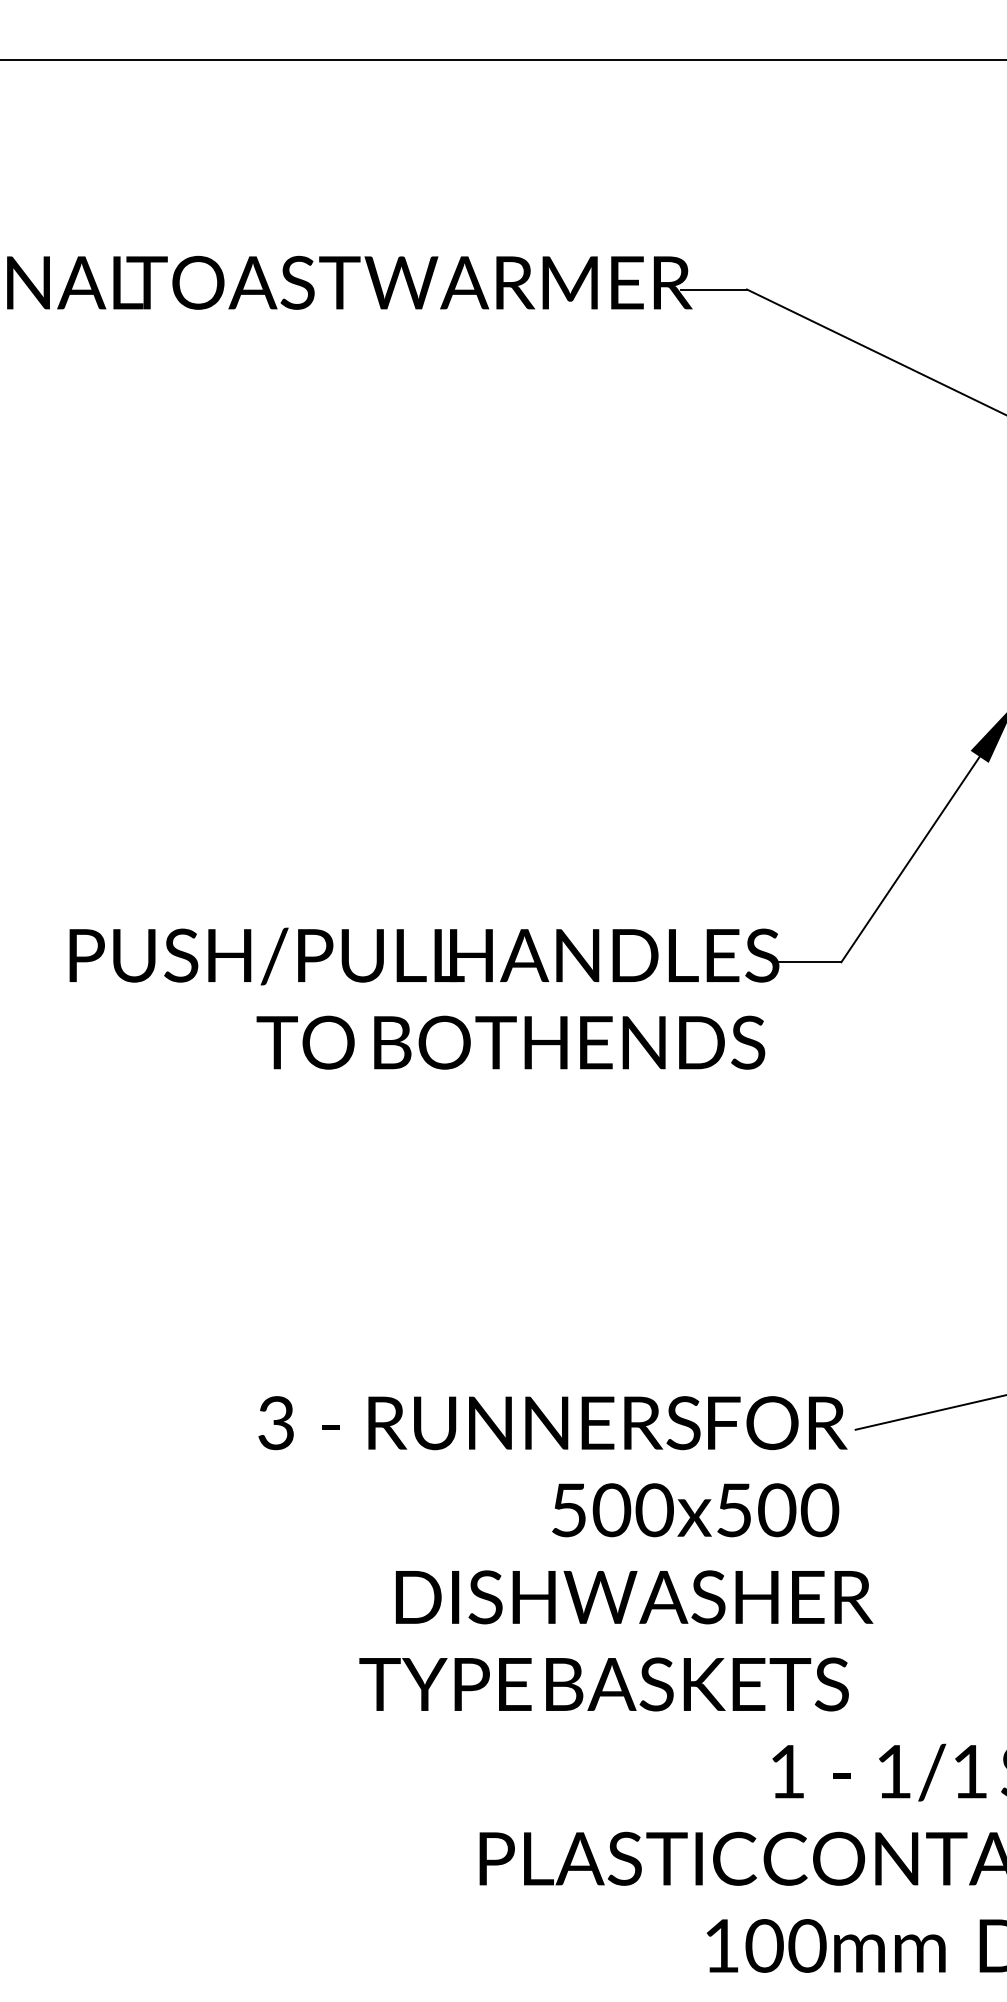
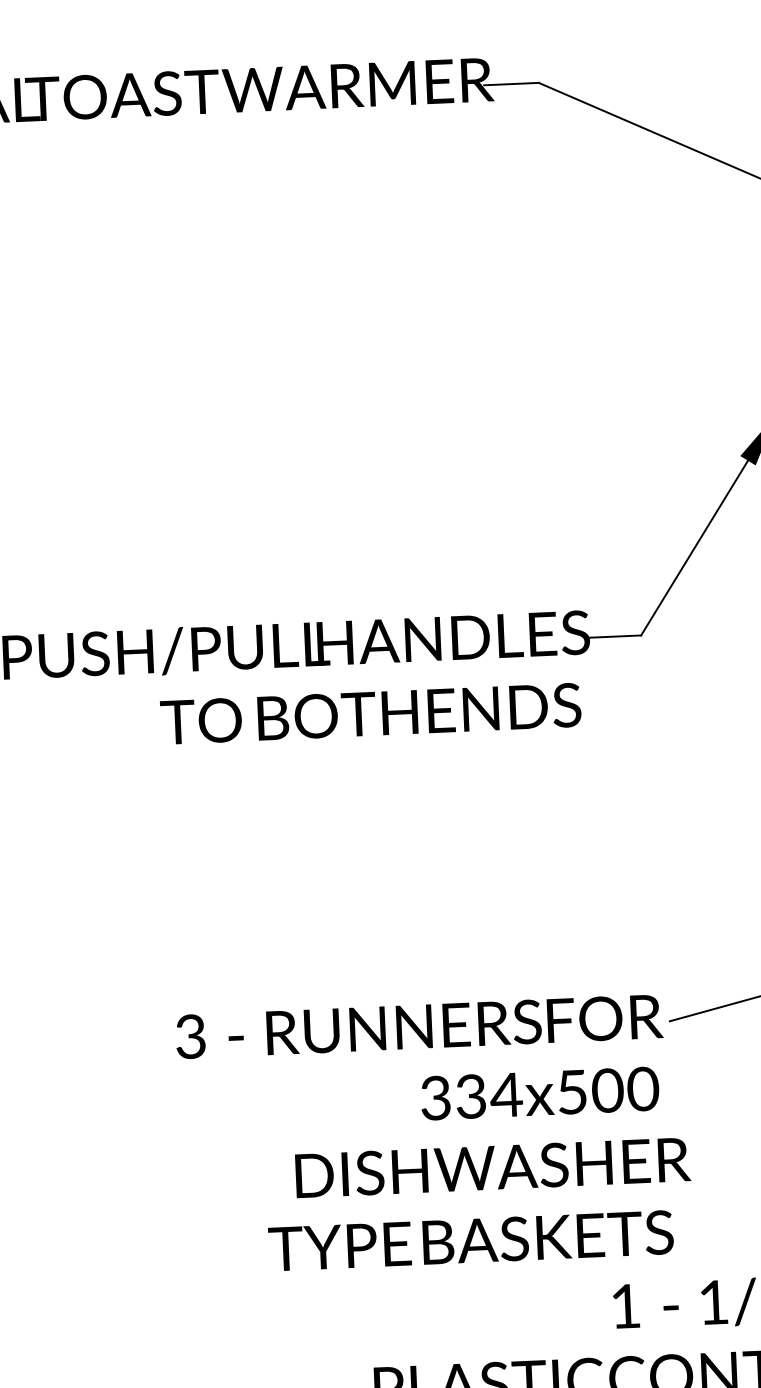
text: (612, 1510) -> (471, 1096), 500x500 -> 334x500

